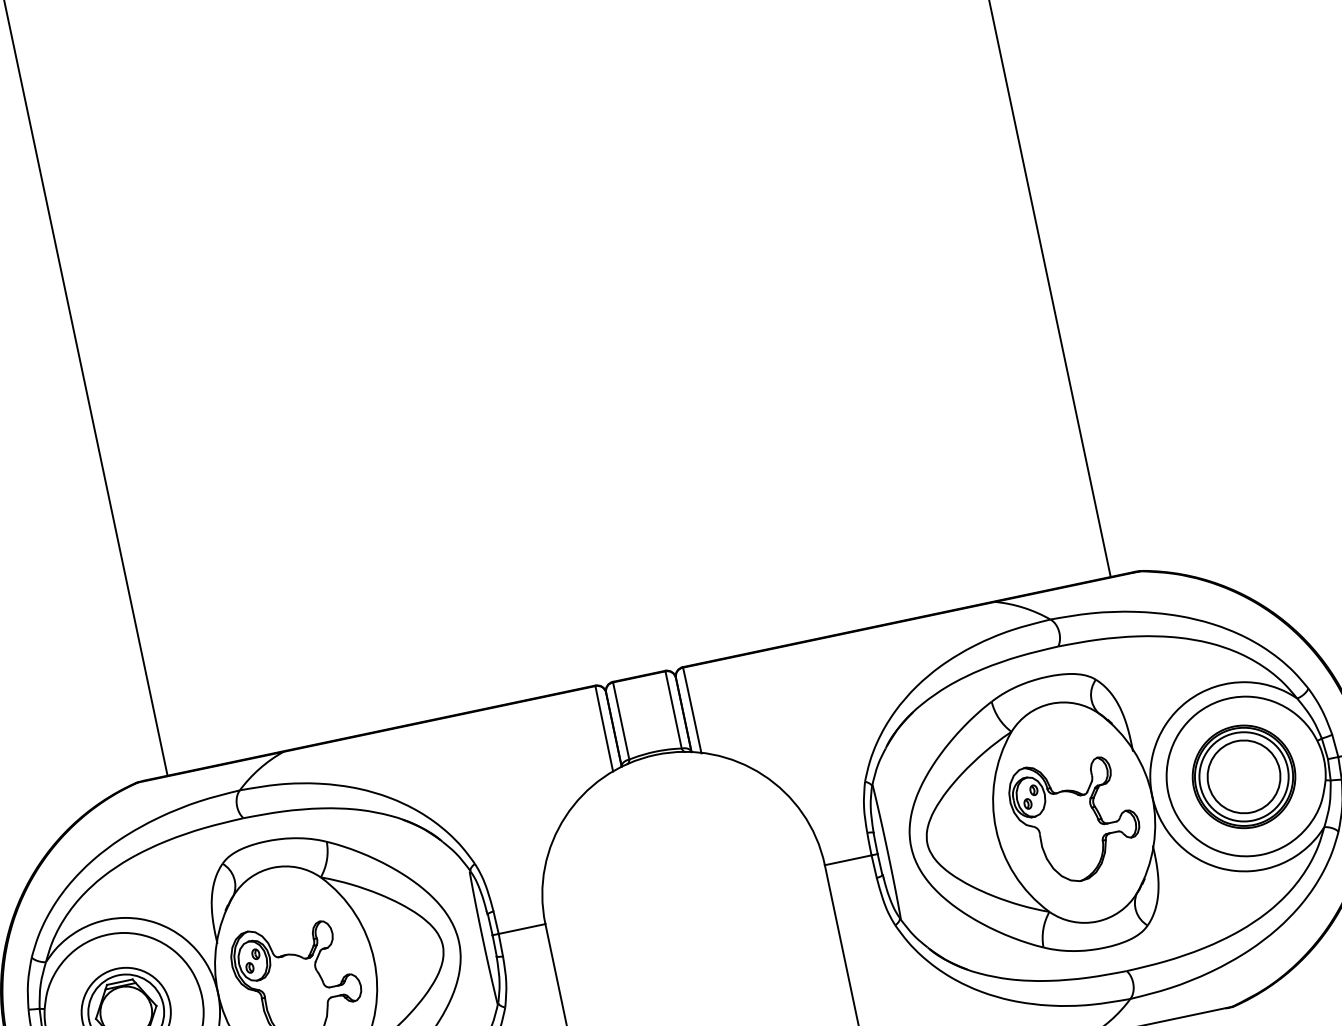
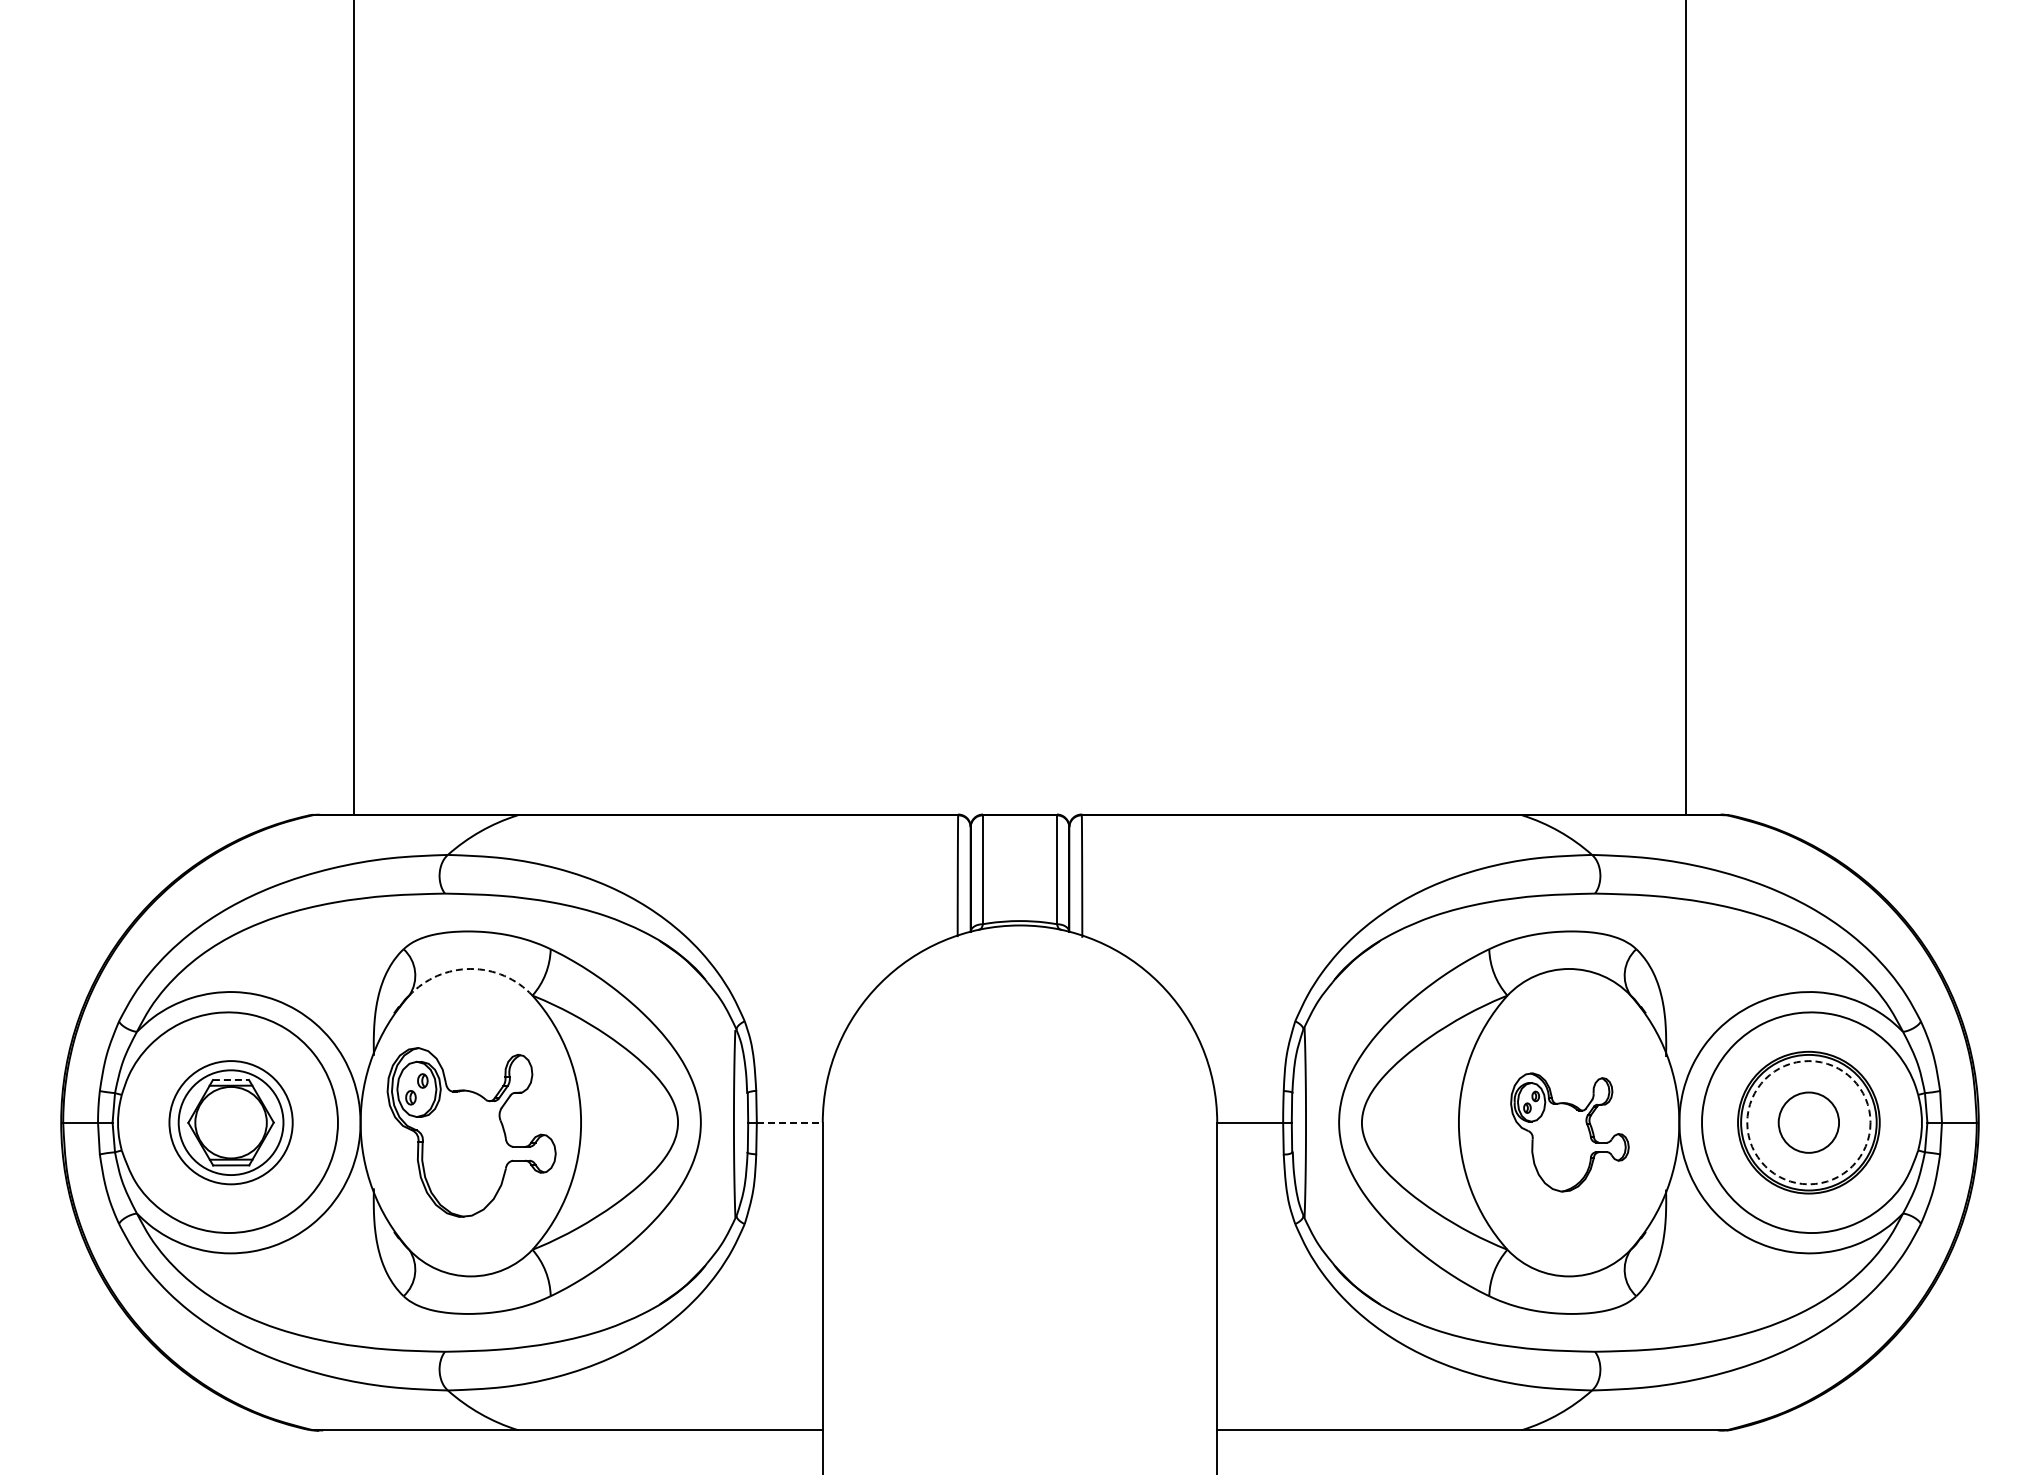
circle: (1243, 776) -> (1808, 1122), size x0.6
circle: (1243, 776) -> (1808, 1122), solid -> dashed
part: (1075, 819) -> (1569, 1132), size x0.7
arc: (272, 867) -> (470, 968), solid -> dashed
line: (521, 928) -> (789, 1122), solid -> dashed
line: (120, 982) -> (231, 1080), solid -> dashed

